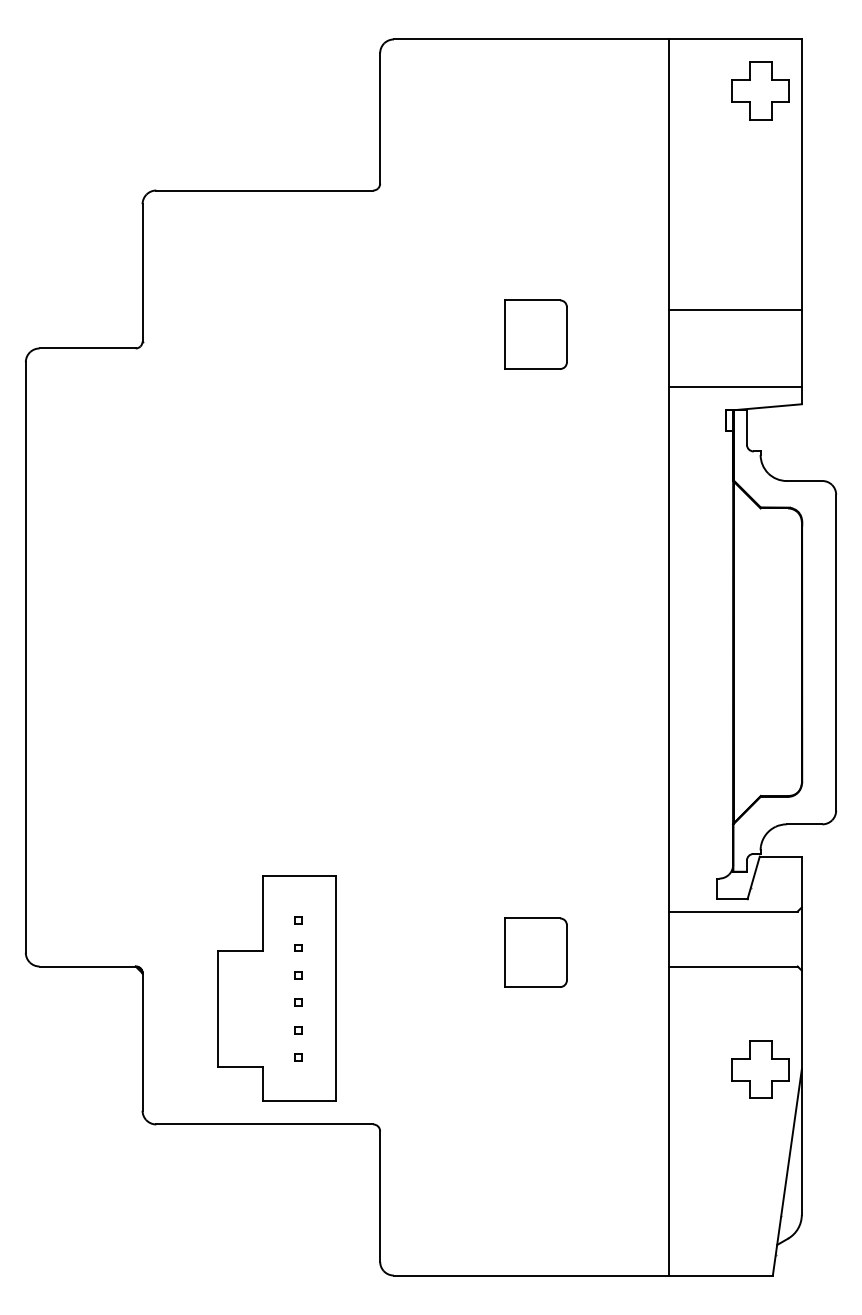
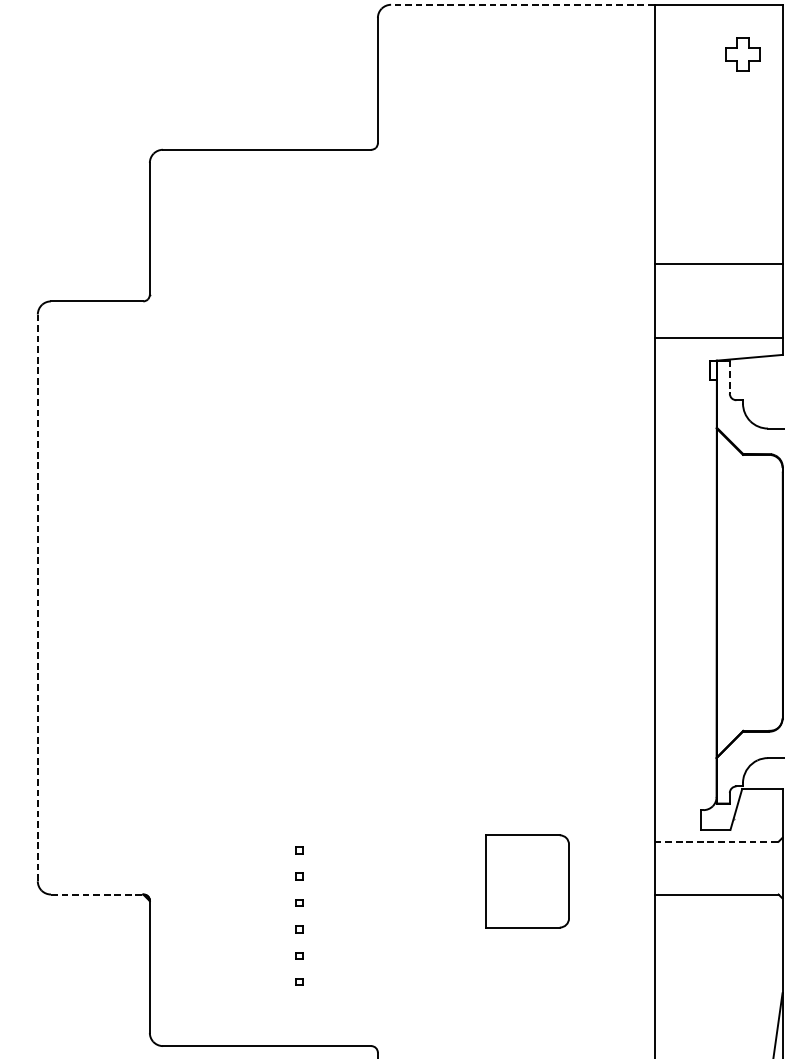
line: (530, 39) -> (522, 4), solid -> dashed
part: (760, 90) -> (742, 53), size x0.6
part: (535, 334) -> (526, 287), removed
line: (746, 427) -> (729, 377), solid -> dashed
line: (25, 657) -> (37, 597), solid -> dashed
line: (733, 911) -> (716, 841), solid -> dashed
part: (535, 952) -> (526, 881), size x1.4
line: (88, 966) -> (97, 894), solid -> dashed
part: (276, 988) -> (278, 915), removed
part: (760, 1069) -> (742, 993), removed

